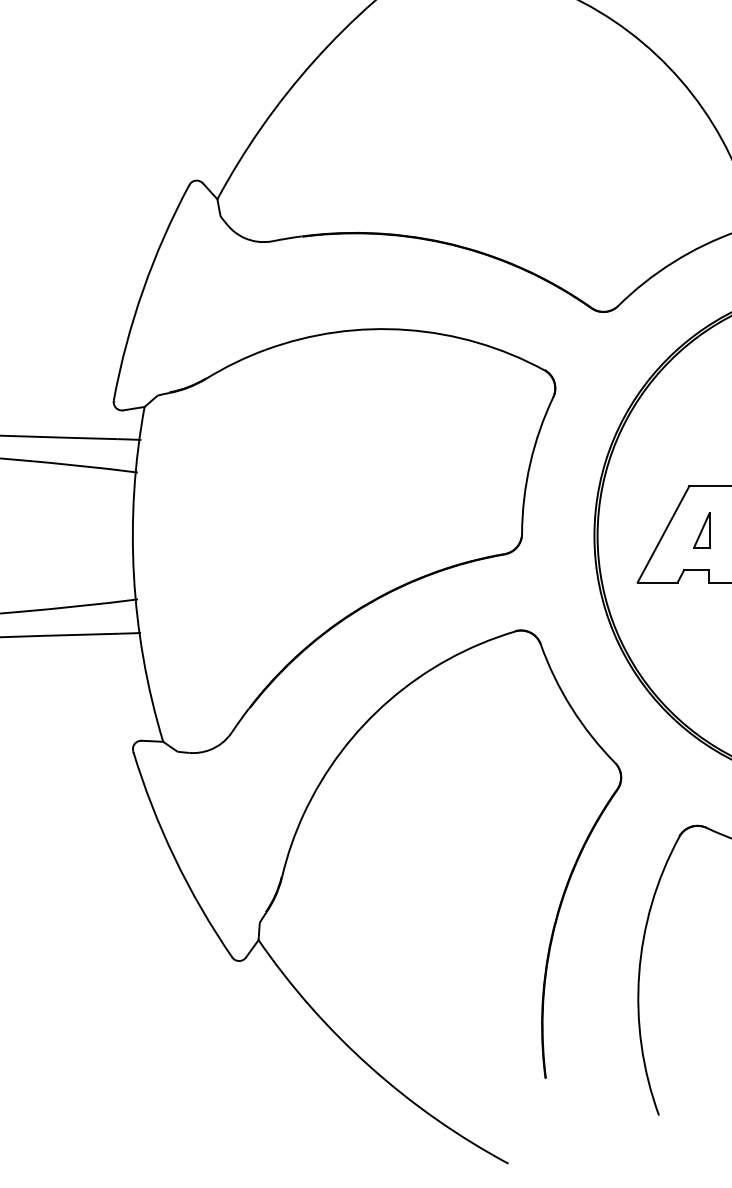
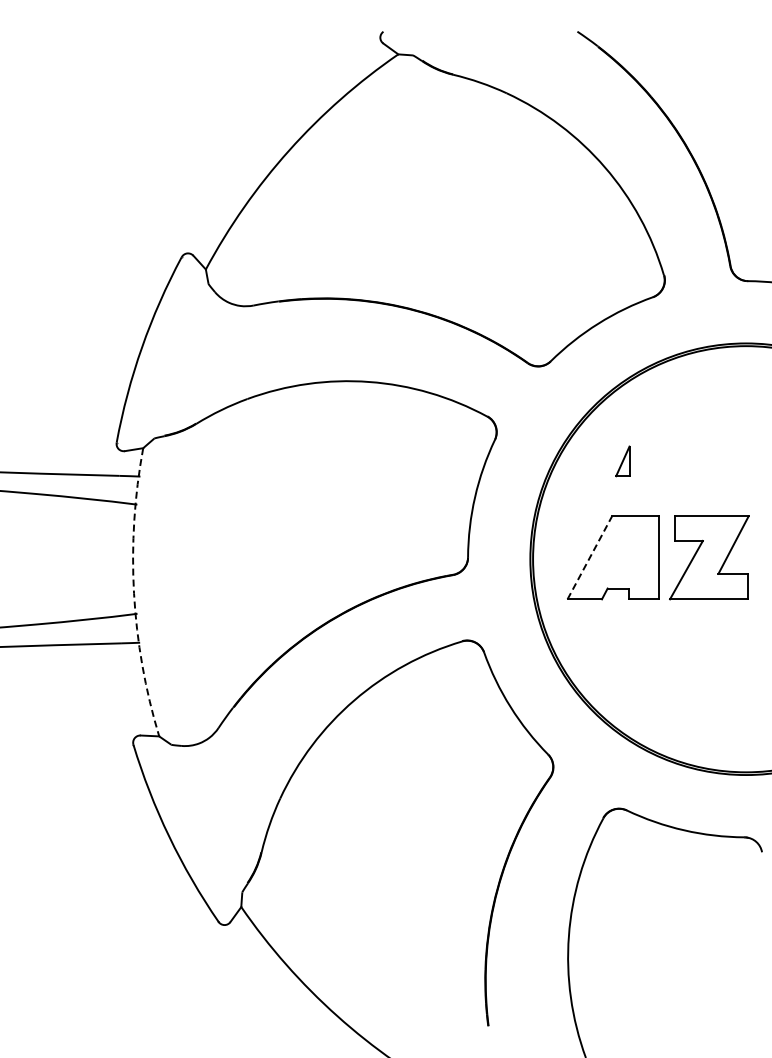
part: (701, 530) -> (622, 461), moved
line: (664, 533) -> (590, 557), solid -> dashed
arc: (134, 575) -> (134, 593), solid -> dashed

